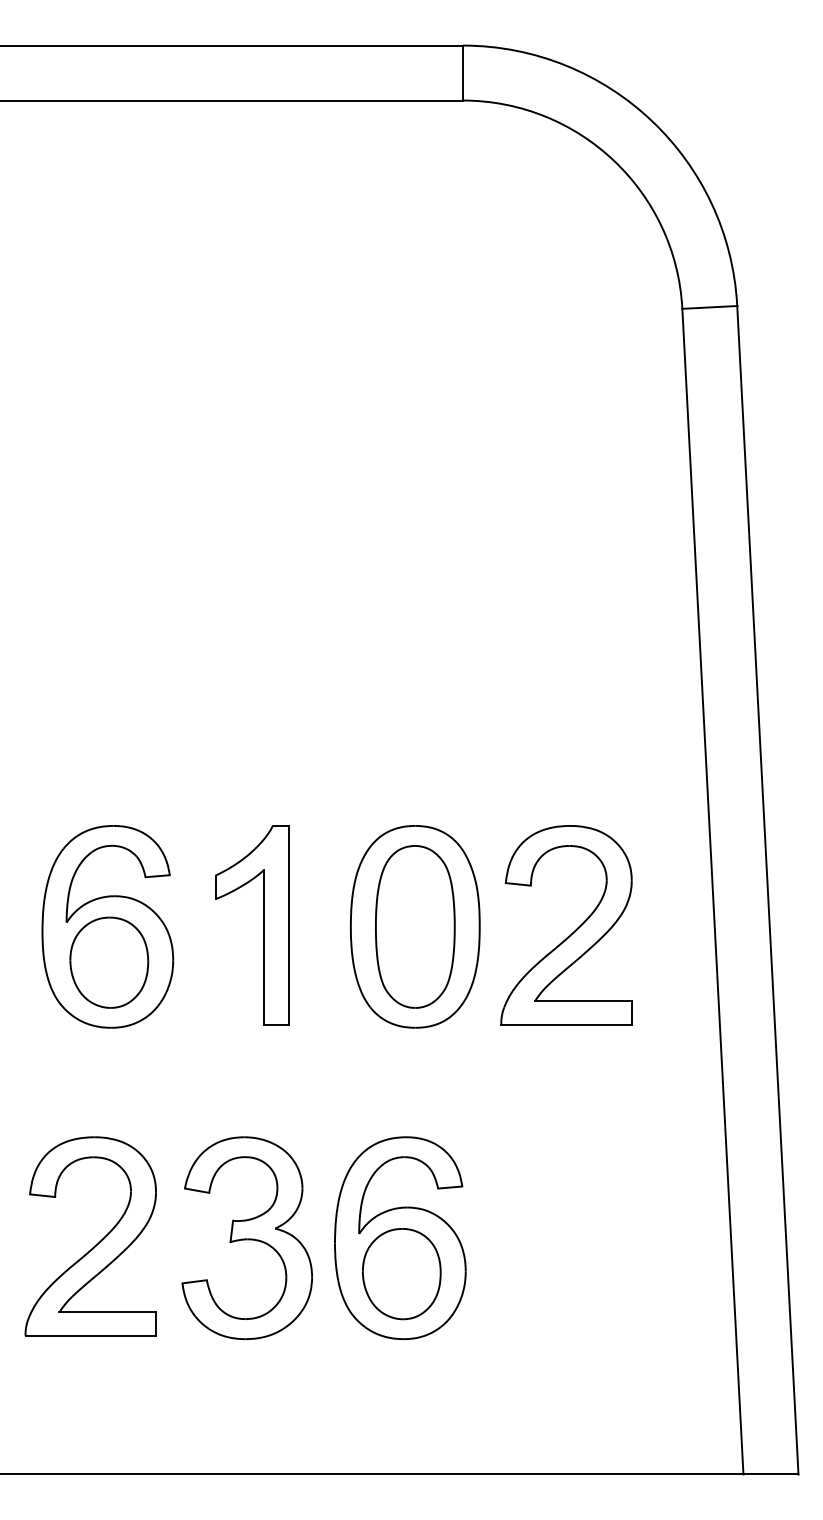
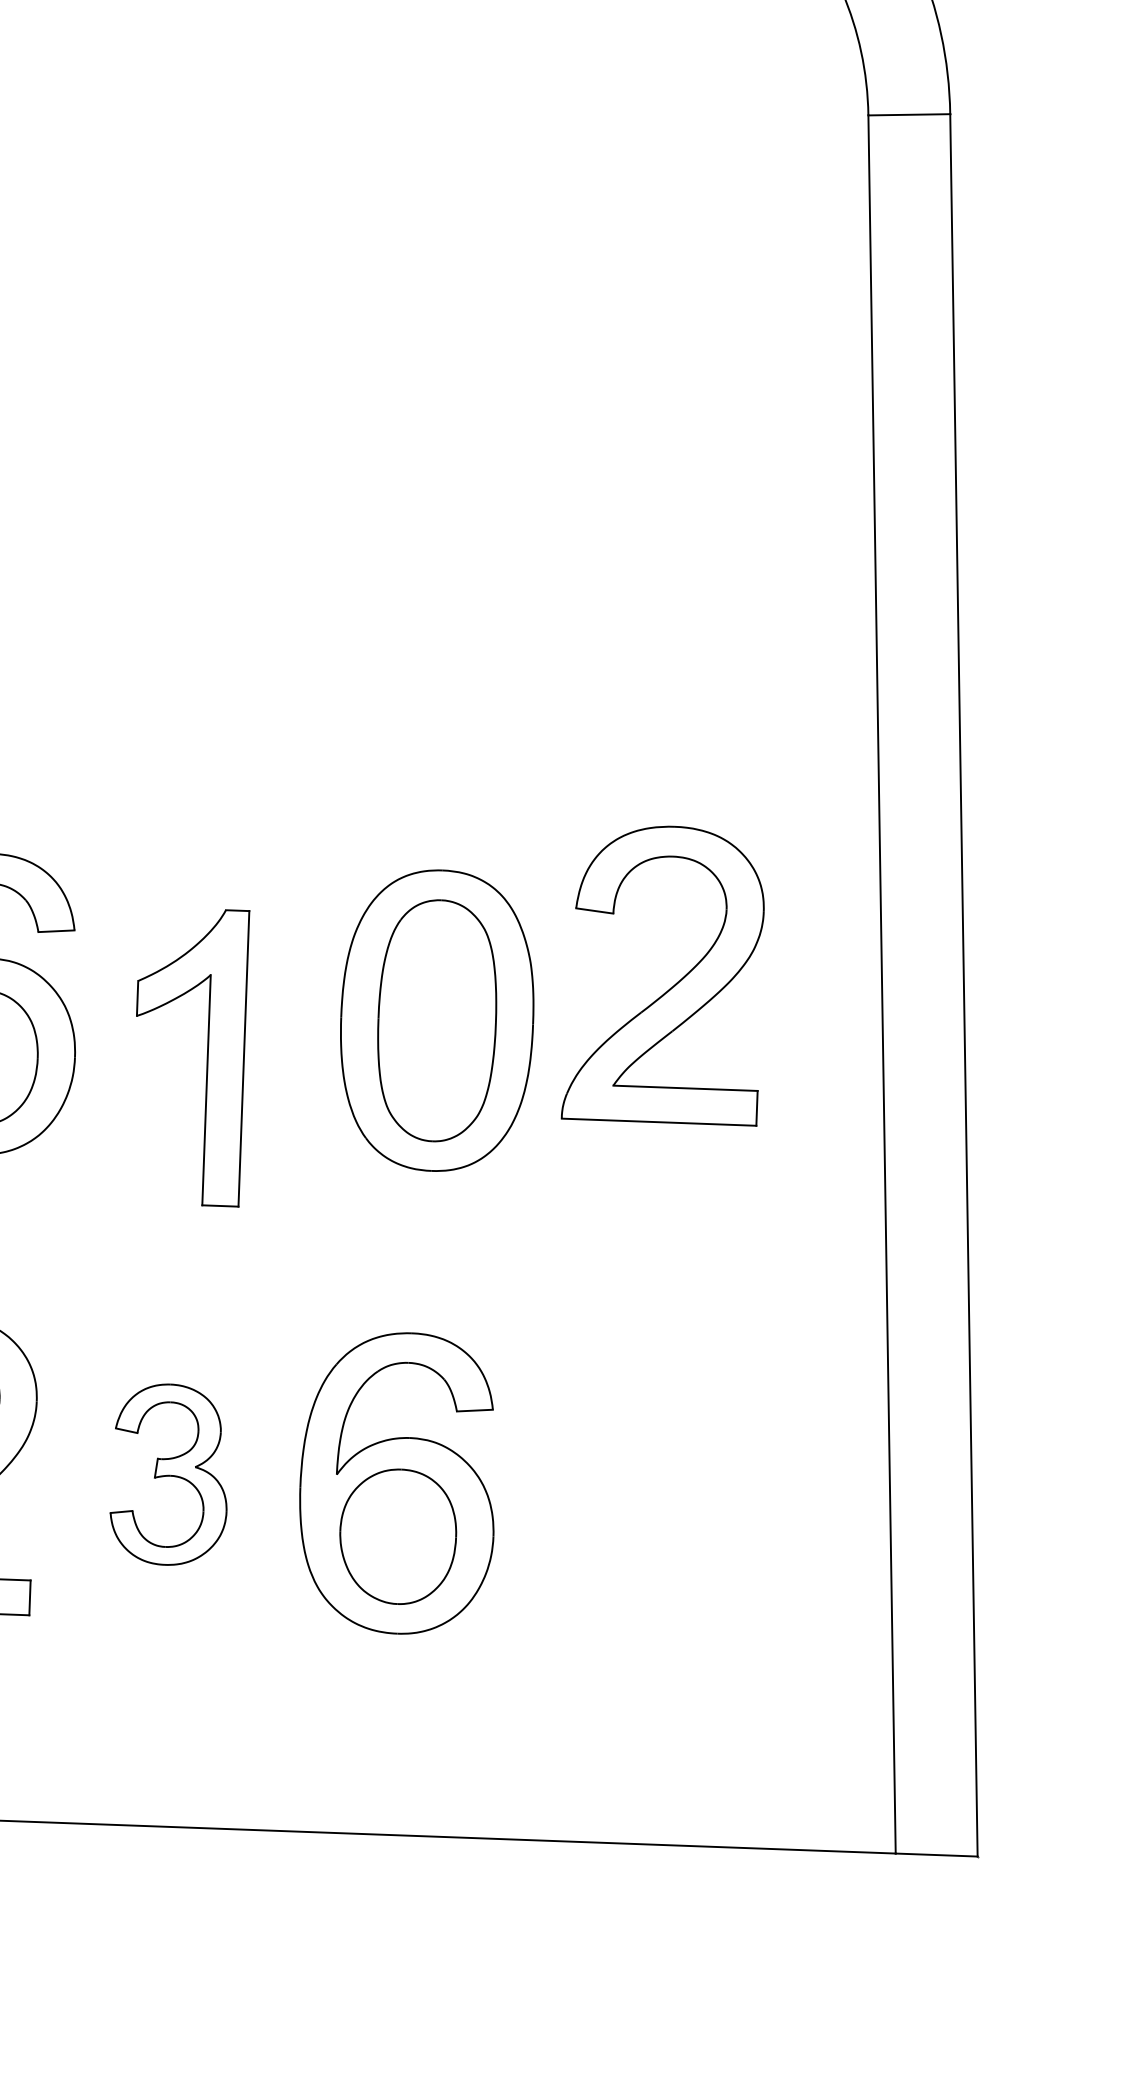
part: (263, 925) -> (206, 1057), moved
part: (573, 931) -> (674, 984), moved
part: (246, 1237) -> (168, 1473), size x0.6

